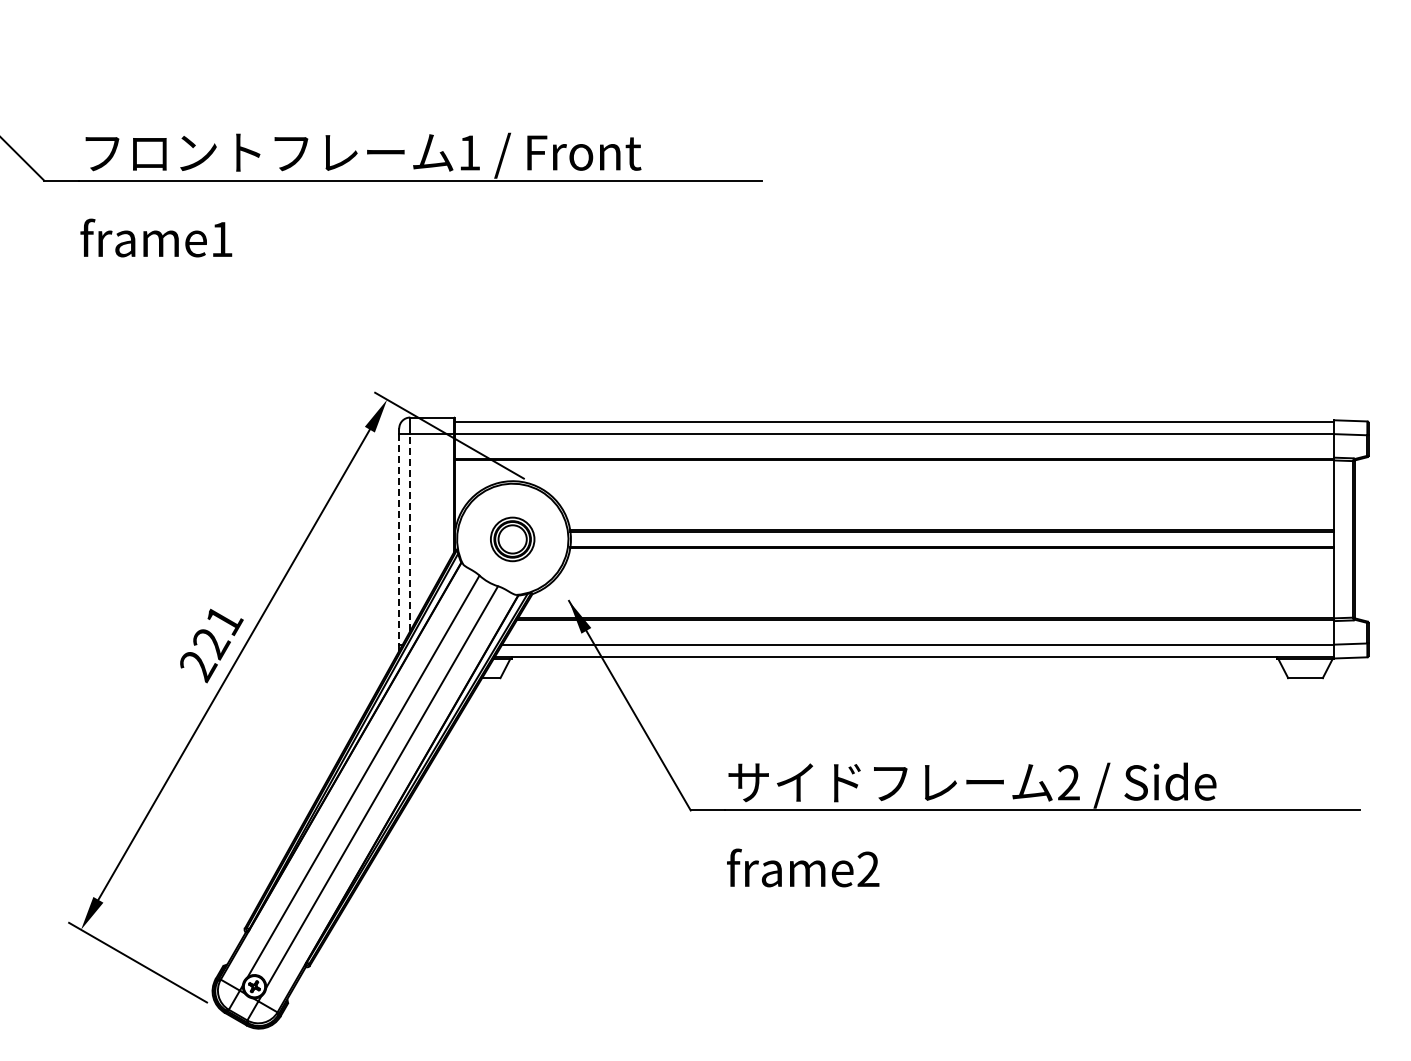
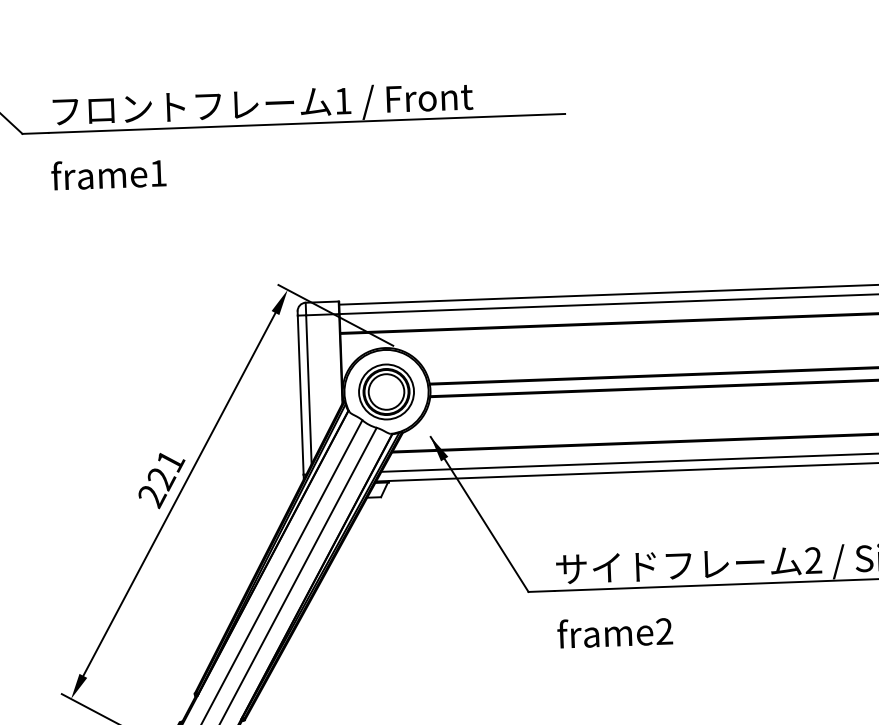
line: (410, 532) -> (309, 389), dashed -> solid
line: (399, 539) -> (300, 395), dashed -> solid
part: (512, 539) -> (386, 392), size x1.67

